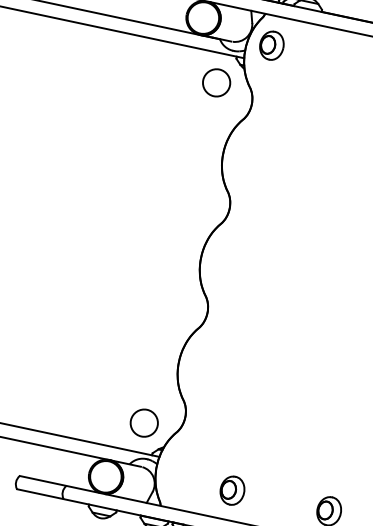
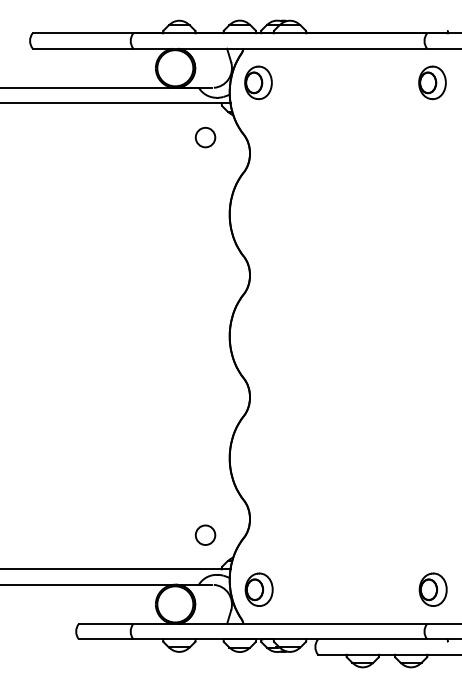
circle: (216, 82) -> (205, 137), size x0.62
circle: (144, 422) -> (205, 534), size x0.62
part: (231, 490) -> (258, 589), moved

